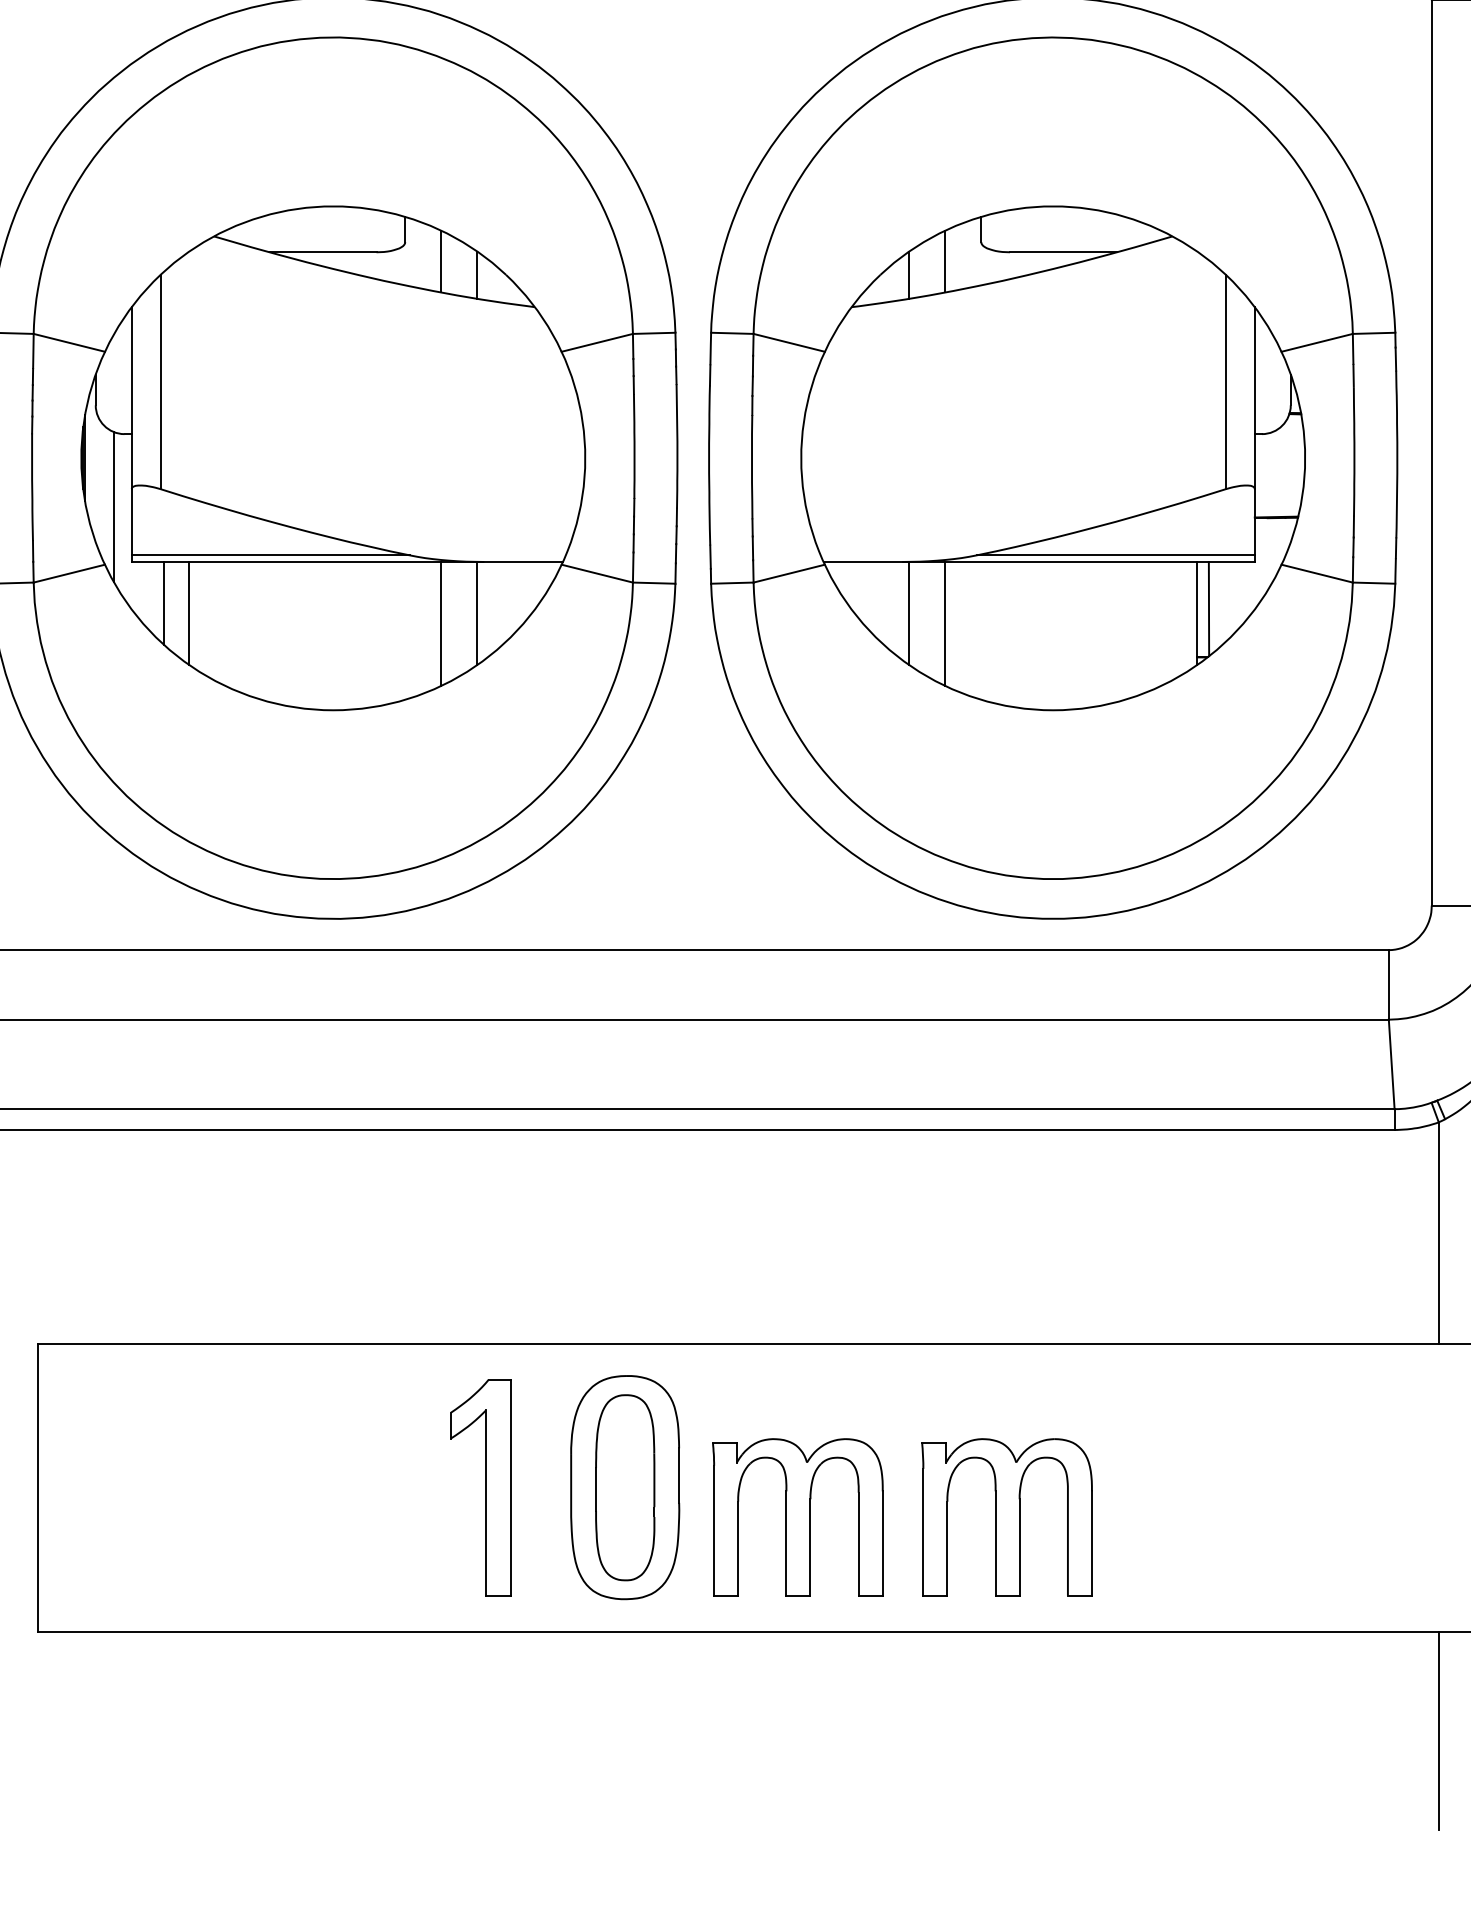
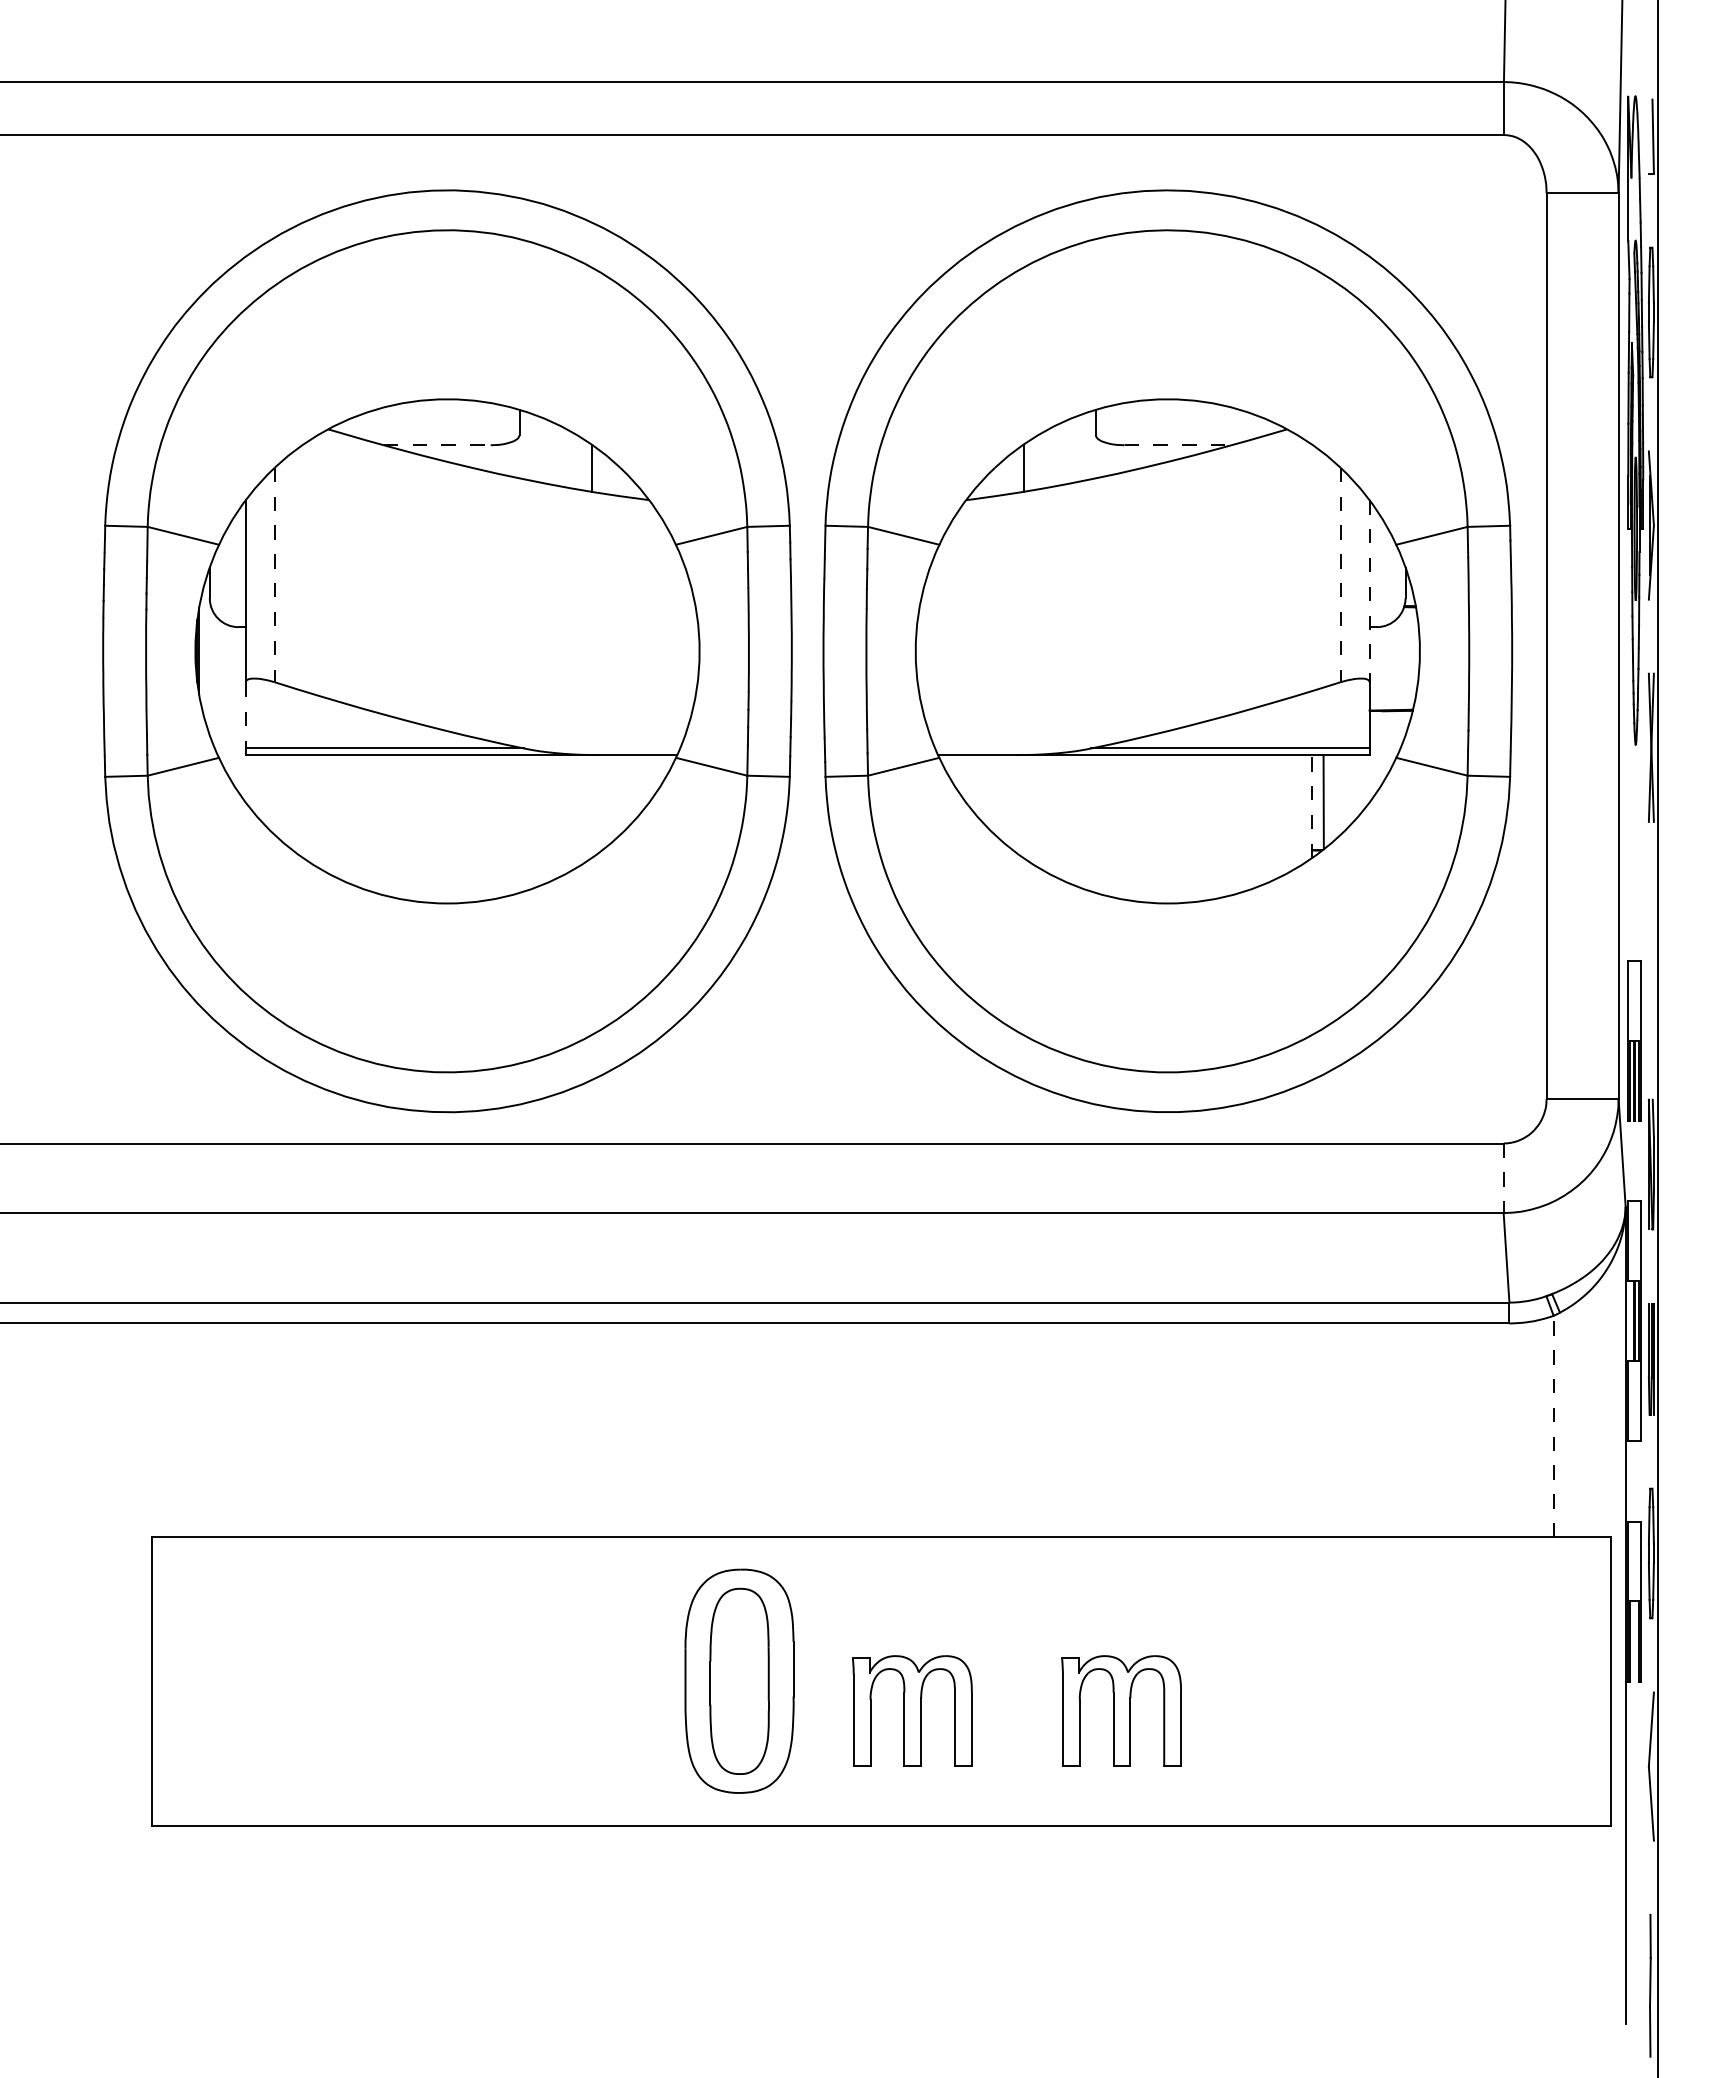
line: (323, 252) -> (437, 445), solid -> dashed
line: (1063, 252) -> (1178, 445), solid -> dashed
line: (441, 261) -> (555, 454), removed
line: (944, 261) -> (1059, 454), removed
line: (160, 382) -> (274, 575), solid -> dashed
line: (1225, 382) -> (1340, 575), solid -> dashed
line: (1254, 398) -> (1369, 591), solid -> dashed
line: (113, 507) -> (227, 700), removed
line: (131, 525) -> (245, 718), solid -> dashed
line: (164, 603) -> (278, 796), removed
line: (189, 613) -> (303, 806), removed
line: (477, 613) -> (591, 806), removed
line: (908, 613) -> (1023, 806), removed
line: (1196, 613) -> (1311, 806), solid -> dashed
line: (441, 624) -> (555, 817), removed
line: (944, 624) -> (1059, 817), removed
line: (1388, 985) -> (1503, 1178), solid -> dashed
line: (1438, 1232) -> (1553, 1426), solid -> dashed
part: (481, 1486) -> (595, 1680), removed
part: (798, 1516) -> (912, 1710), size x0.7
part: (1006, 1516) -> (1121, 1710), size x0.7
line: (1438, 1730) -> (1553, 1924), removed

